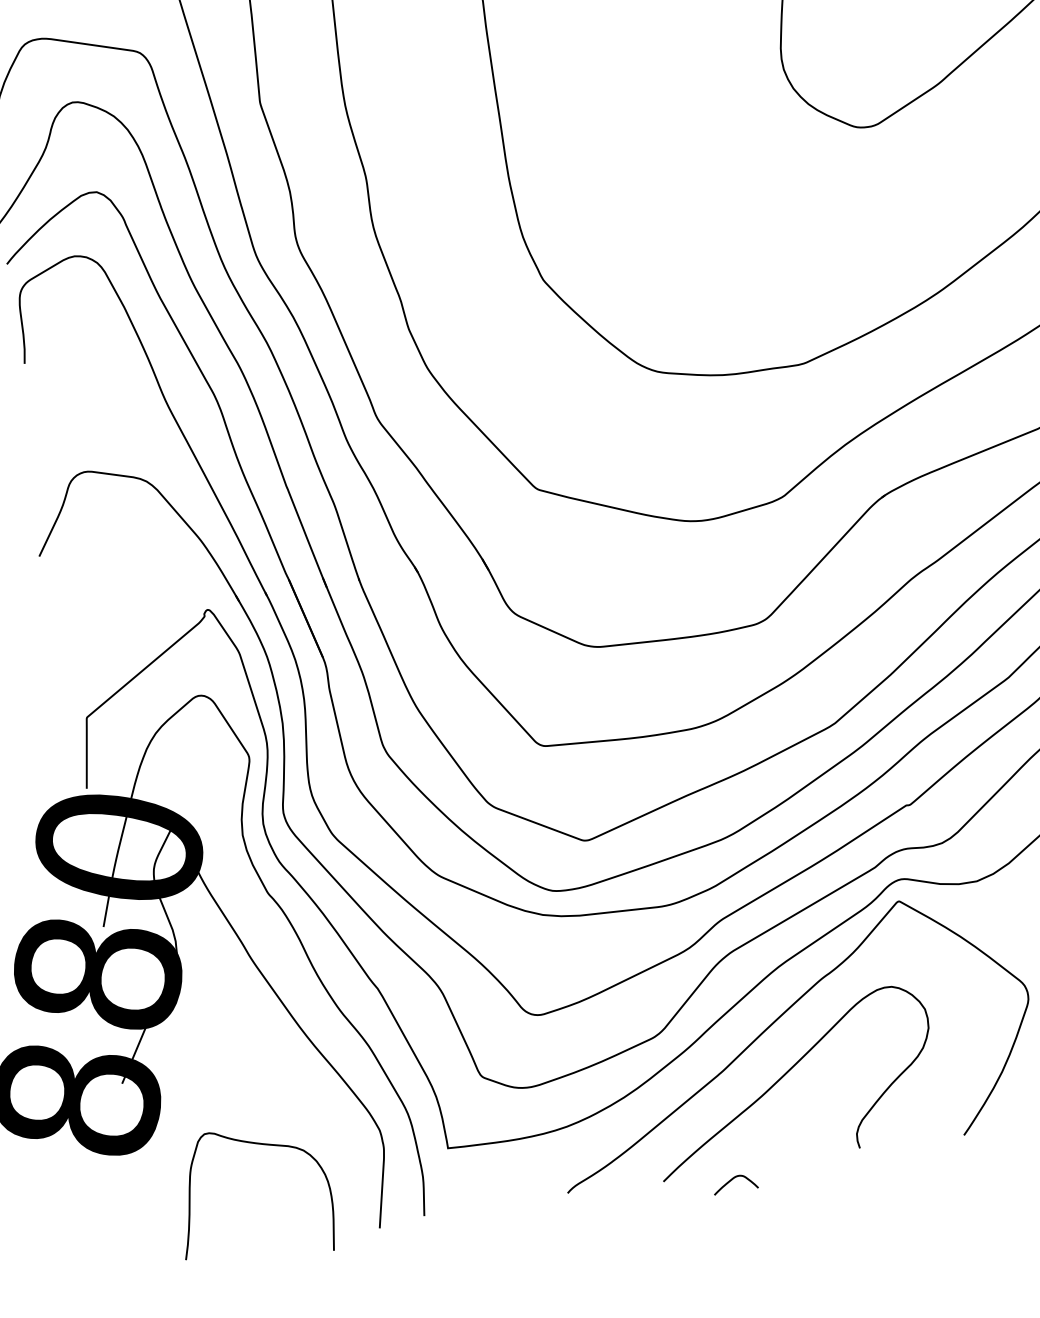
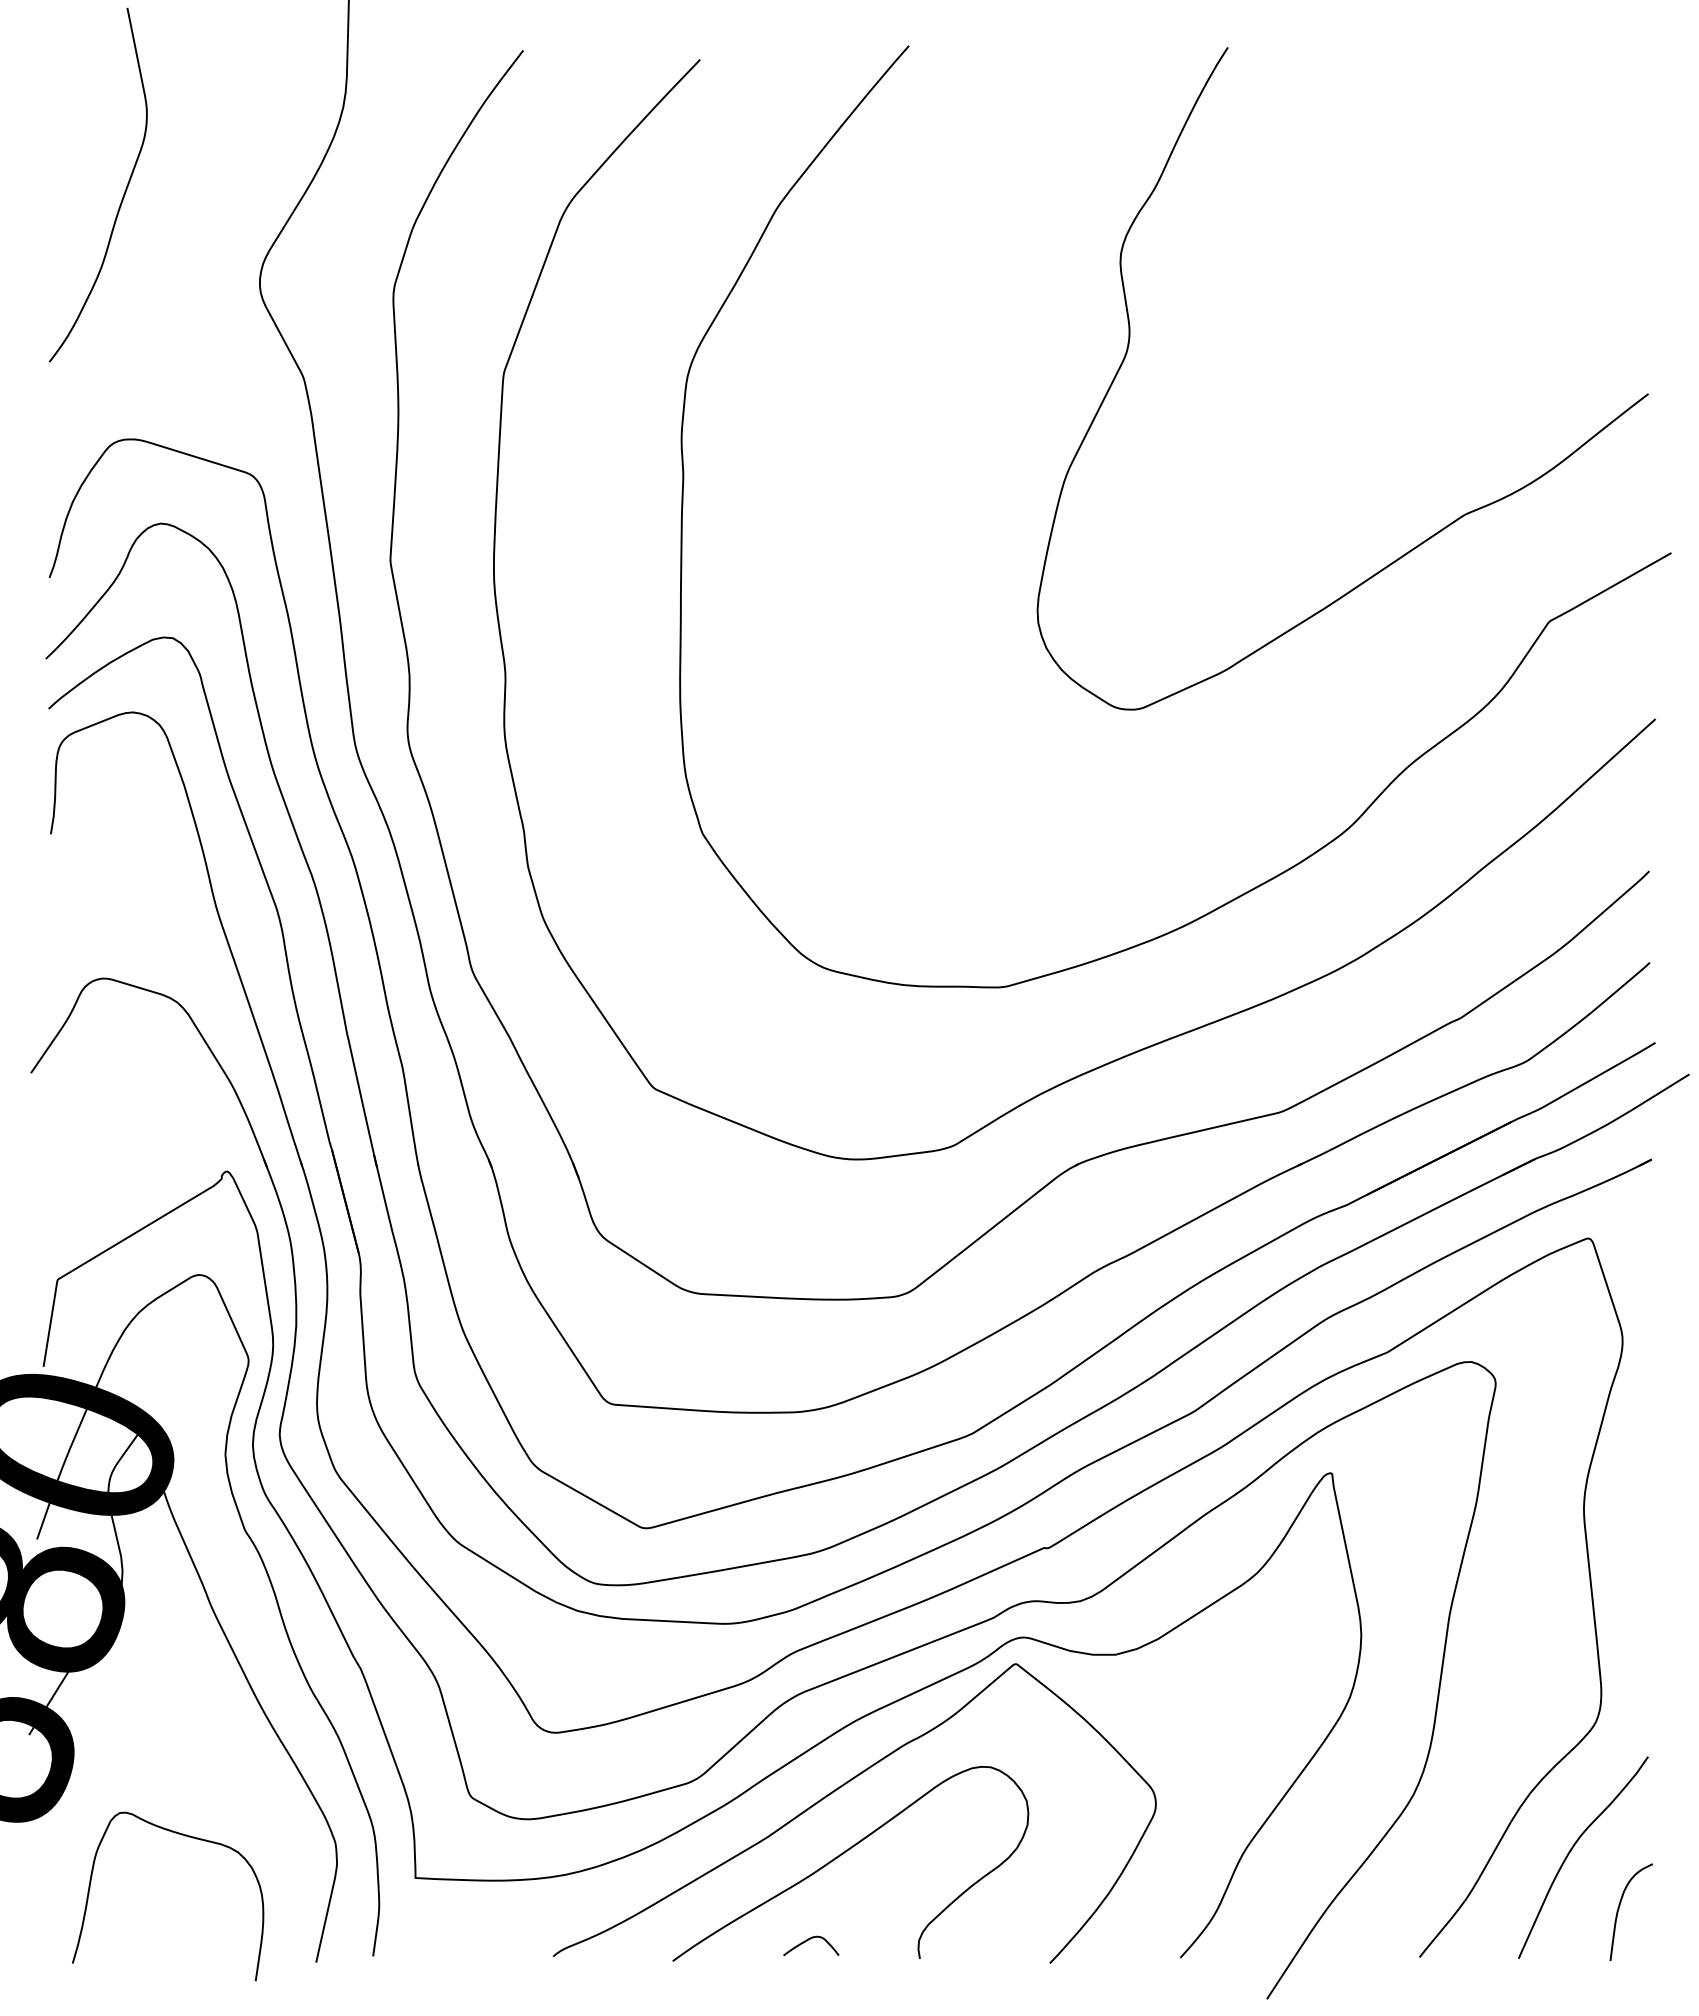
curve: (731, 1180) -> (807, 1941), moved

